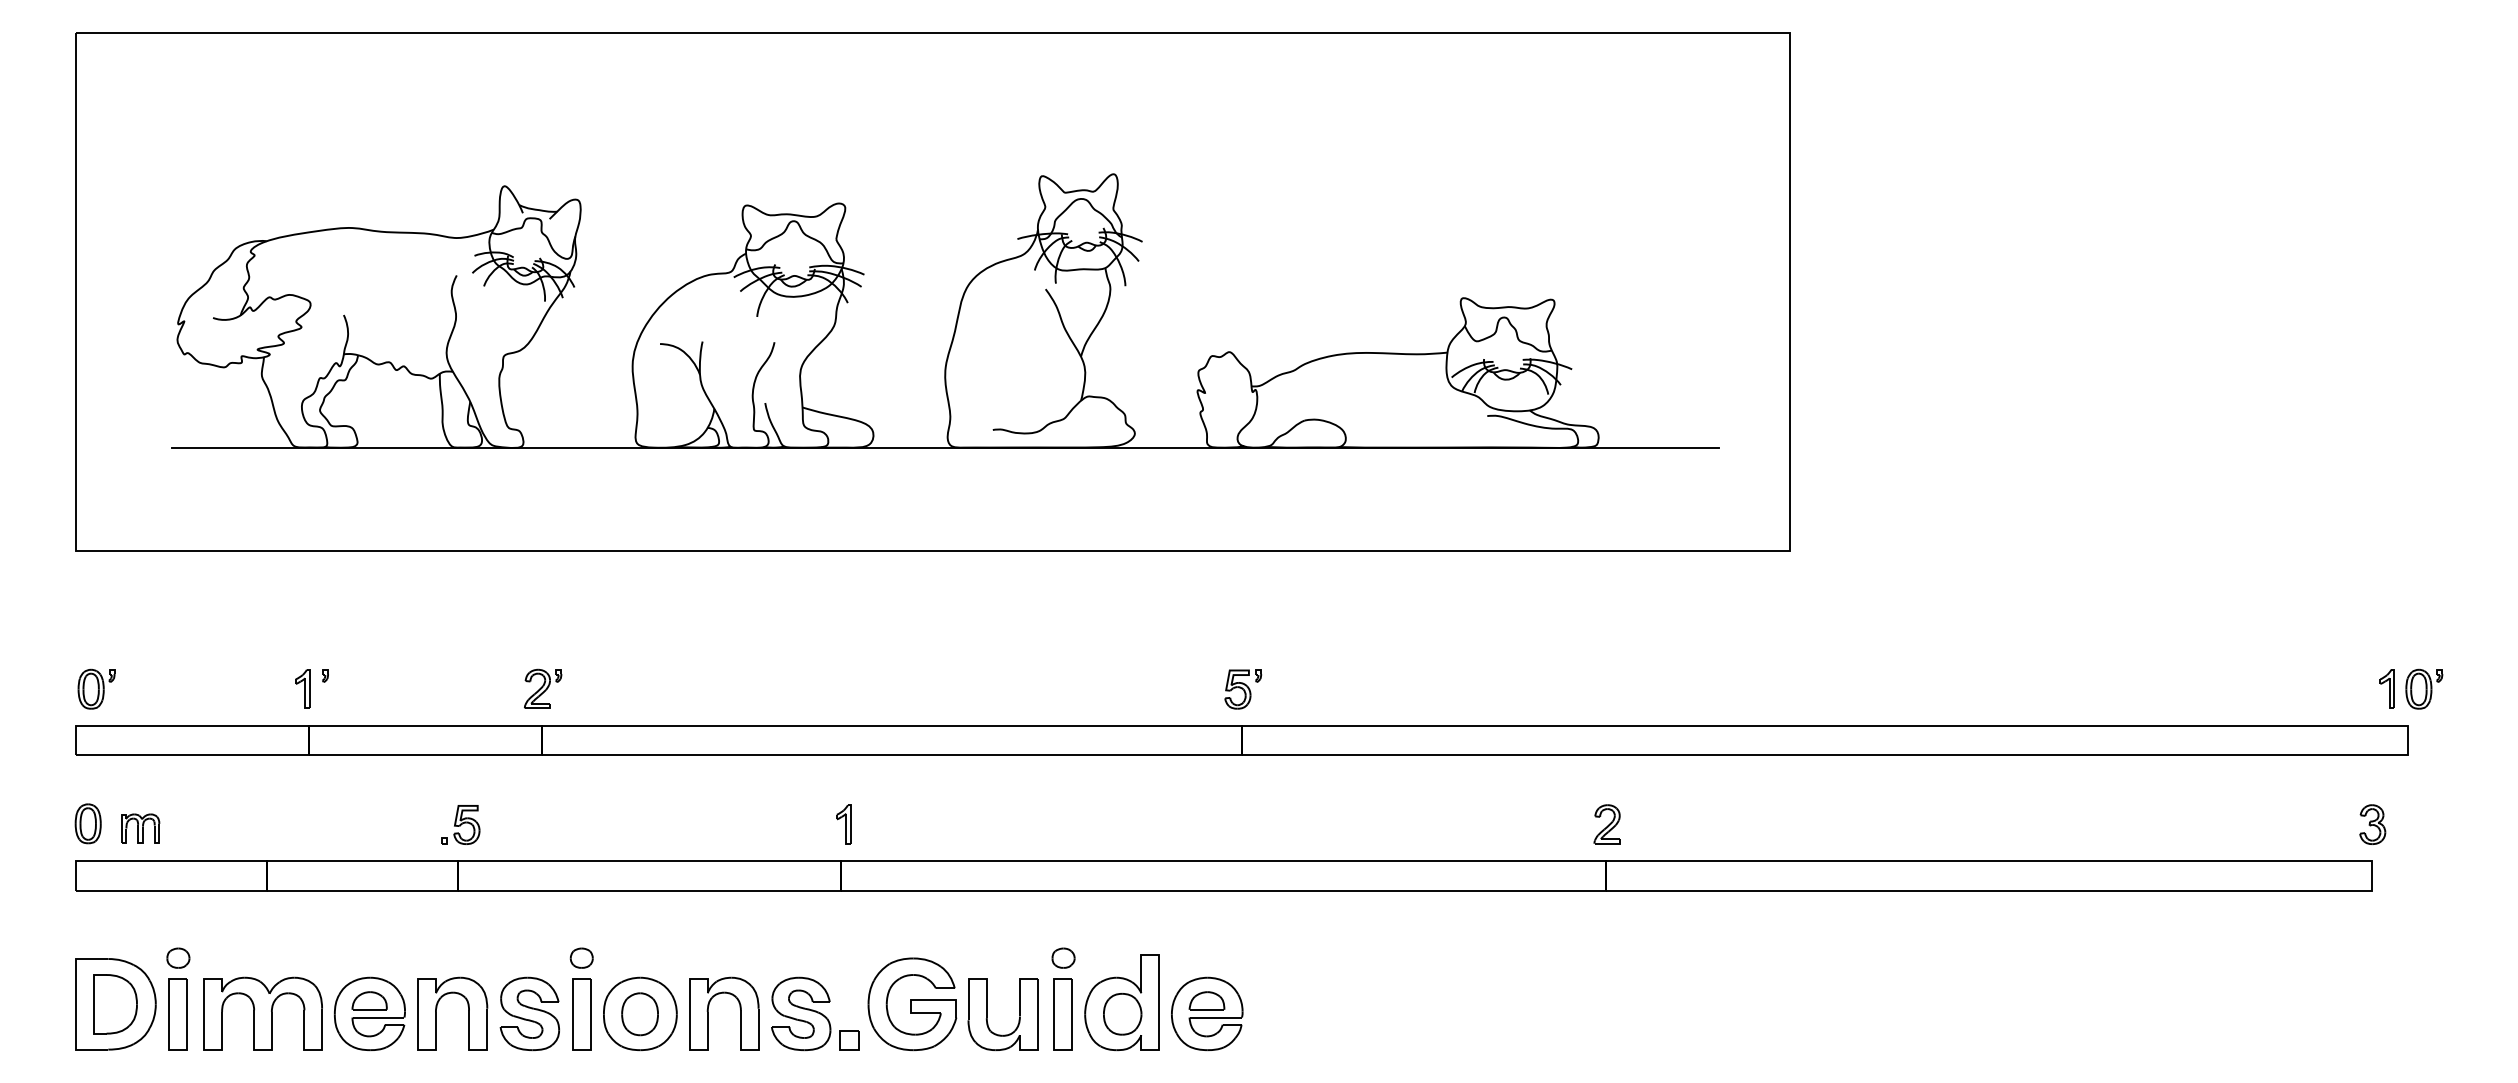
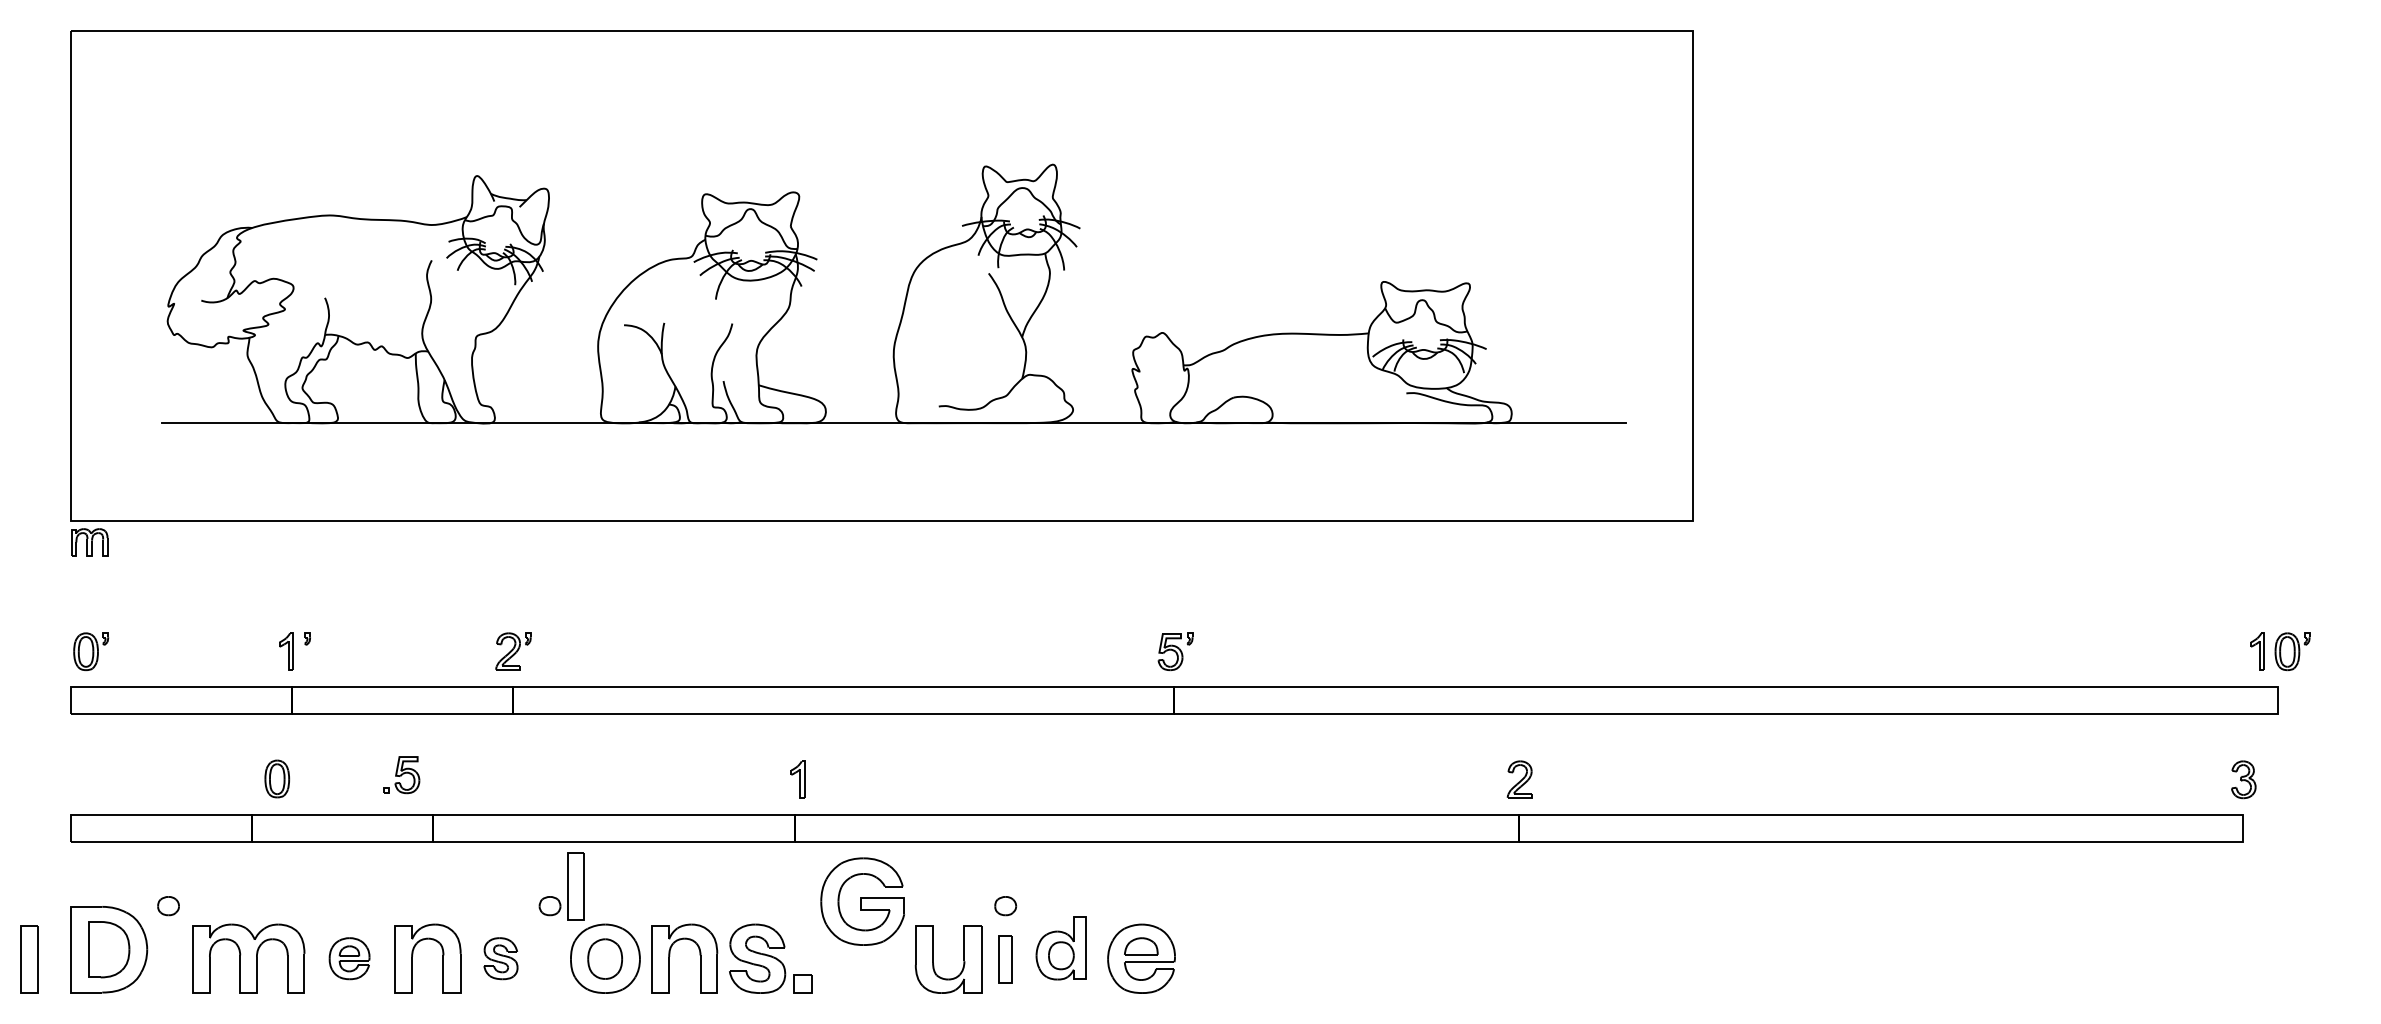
part: (88, 823) -> (277, 778), moved
part: (460, 825) -> (401, 775), moved
part: (140, 828) -> (89, 542), moved
part: (1121, 1001) -> (1060, 947), size x0.7
part: (912, 1004) -> (862, 901), moved
part: (369, 1013) -> (349, 958), size x0.6
part: (529, 1013) -> (500, 958), size x0.6
part: (178, 1014) -> (29, 959), moved
part: (581, 1014) -> (575, 886), moved
part: (1063, 1014) -> (1005, 959), size x0.7

